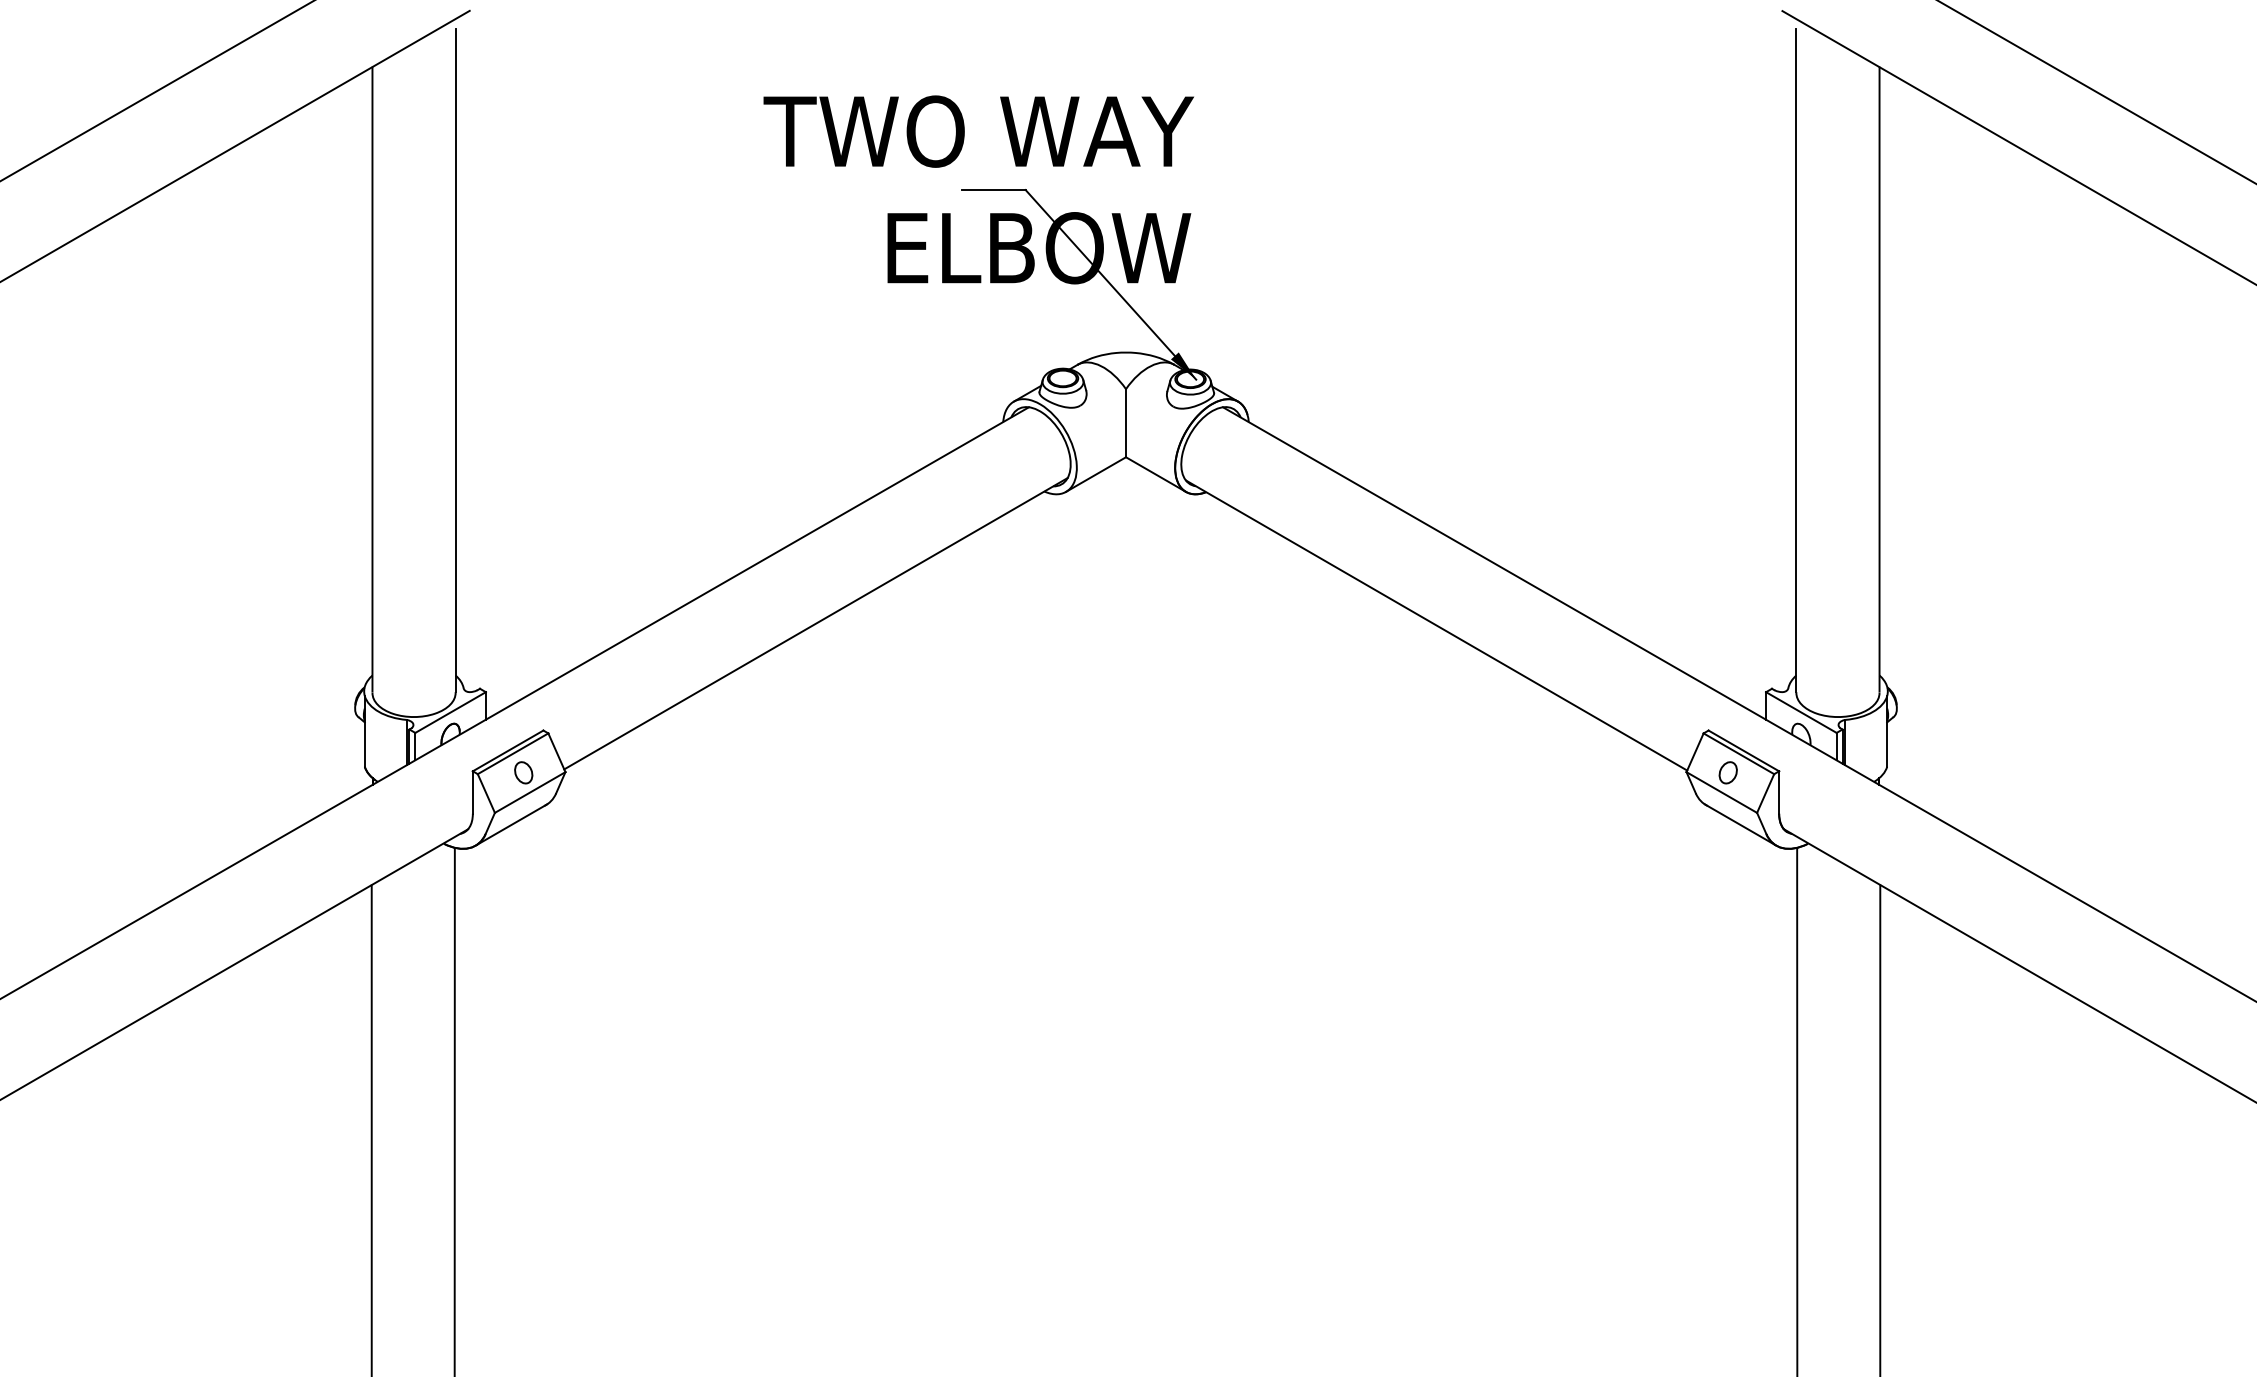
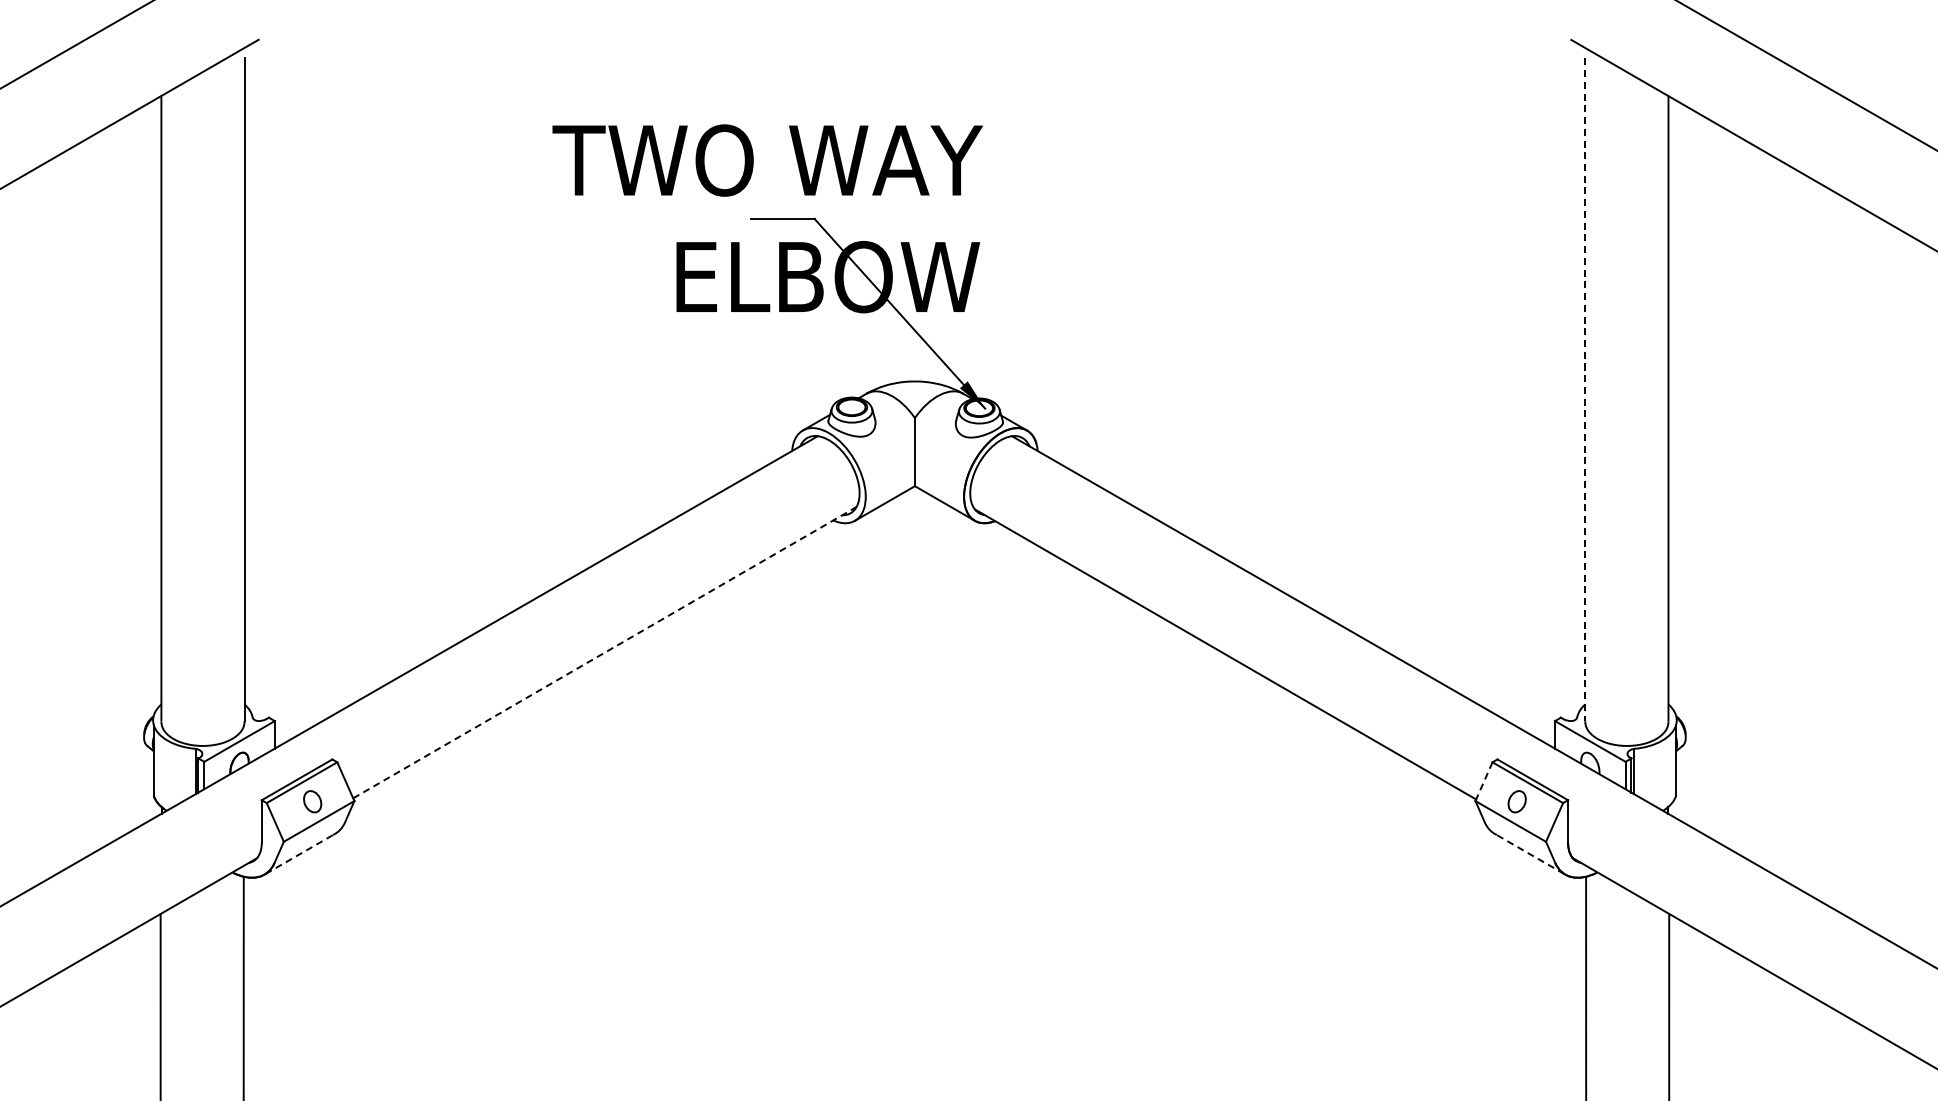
line: (1796, 361) -> (1585, 390), solid -> dashed
line: (815, 623) -> (604, 652), solid -> dashed
line: (1694, 753) -> (1483, 782), solid -> dashed
line: (511, 824) -> (300, 853), solid -> dashed
line: (1740, 824) -> (1529, 853), solid -> dashed

